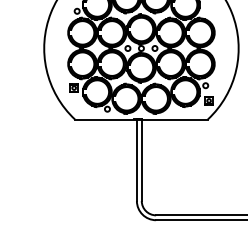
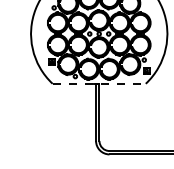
line: (141, 119) -> (99, 83), solid -> dashed

